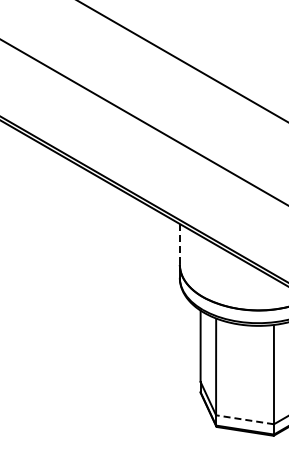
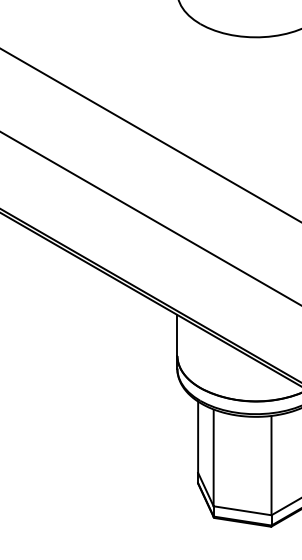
line: (179, 244) -> (177, 335), dashed -> solid
line: (244, 419) -> (242, 510), dashed -> solid

